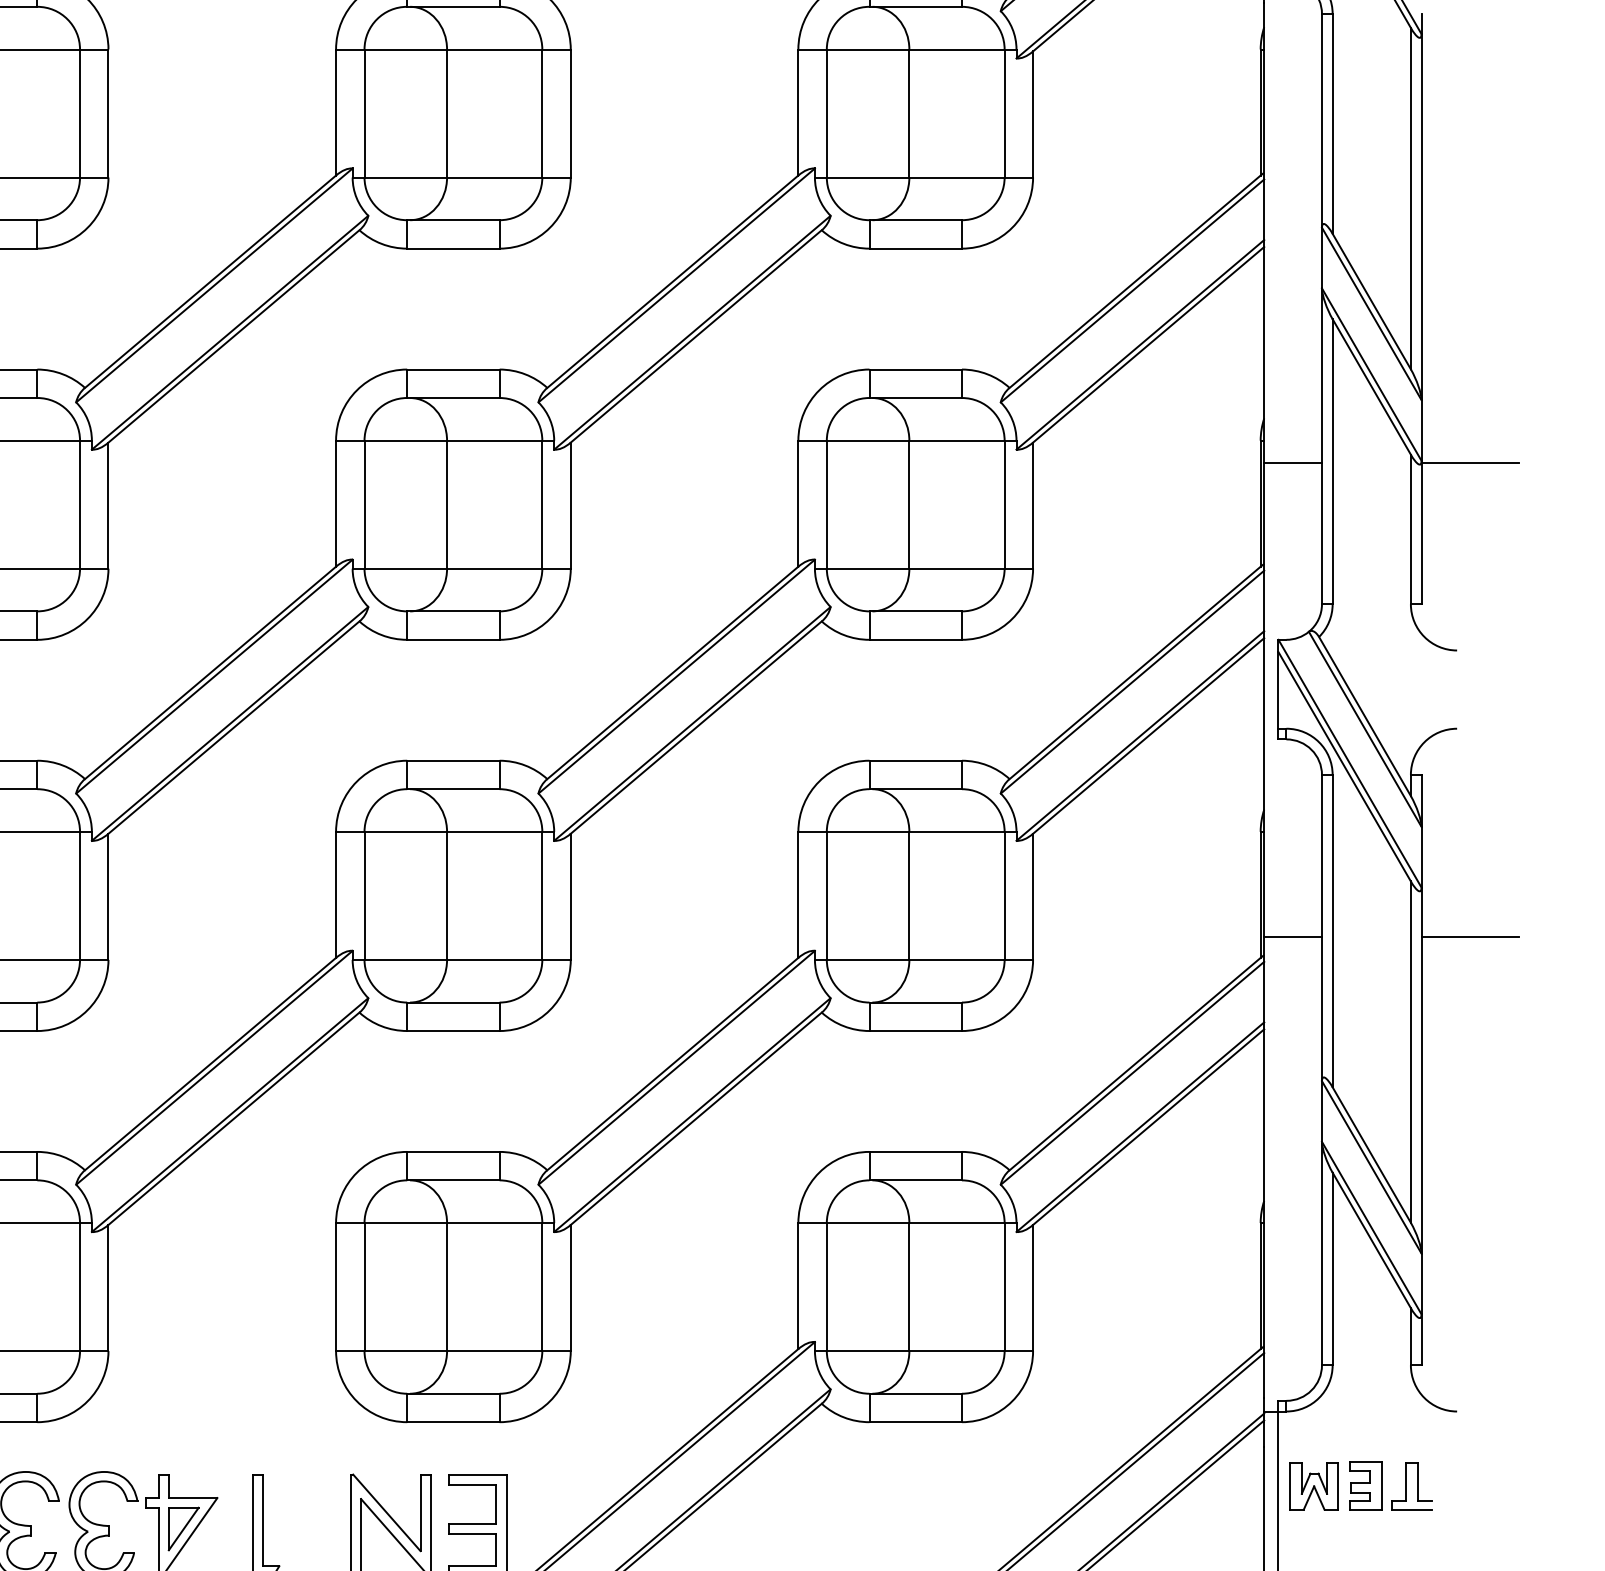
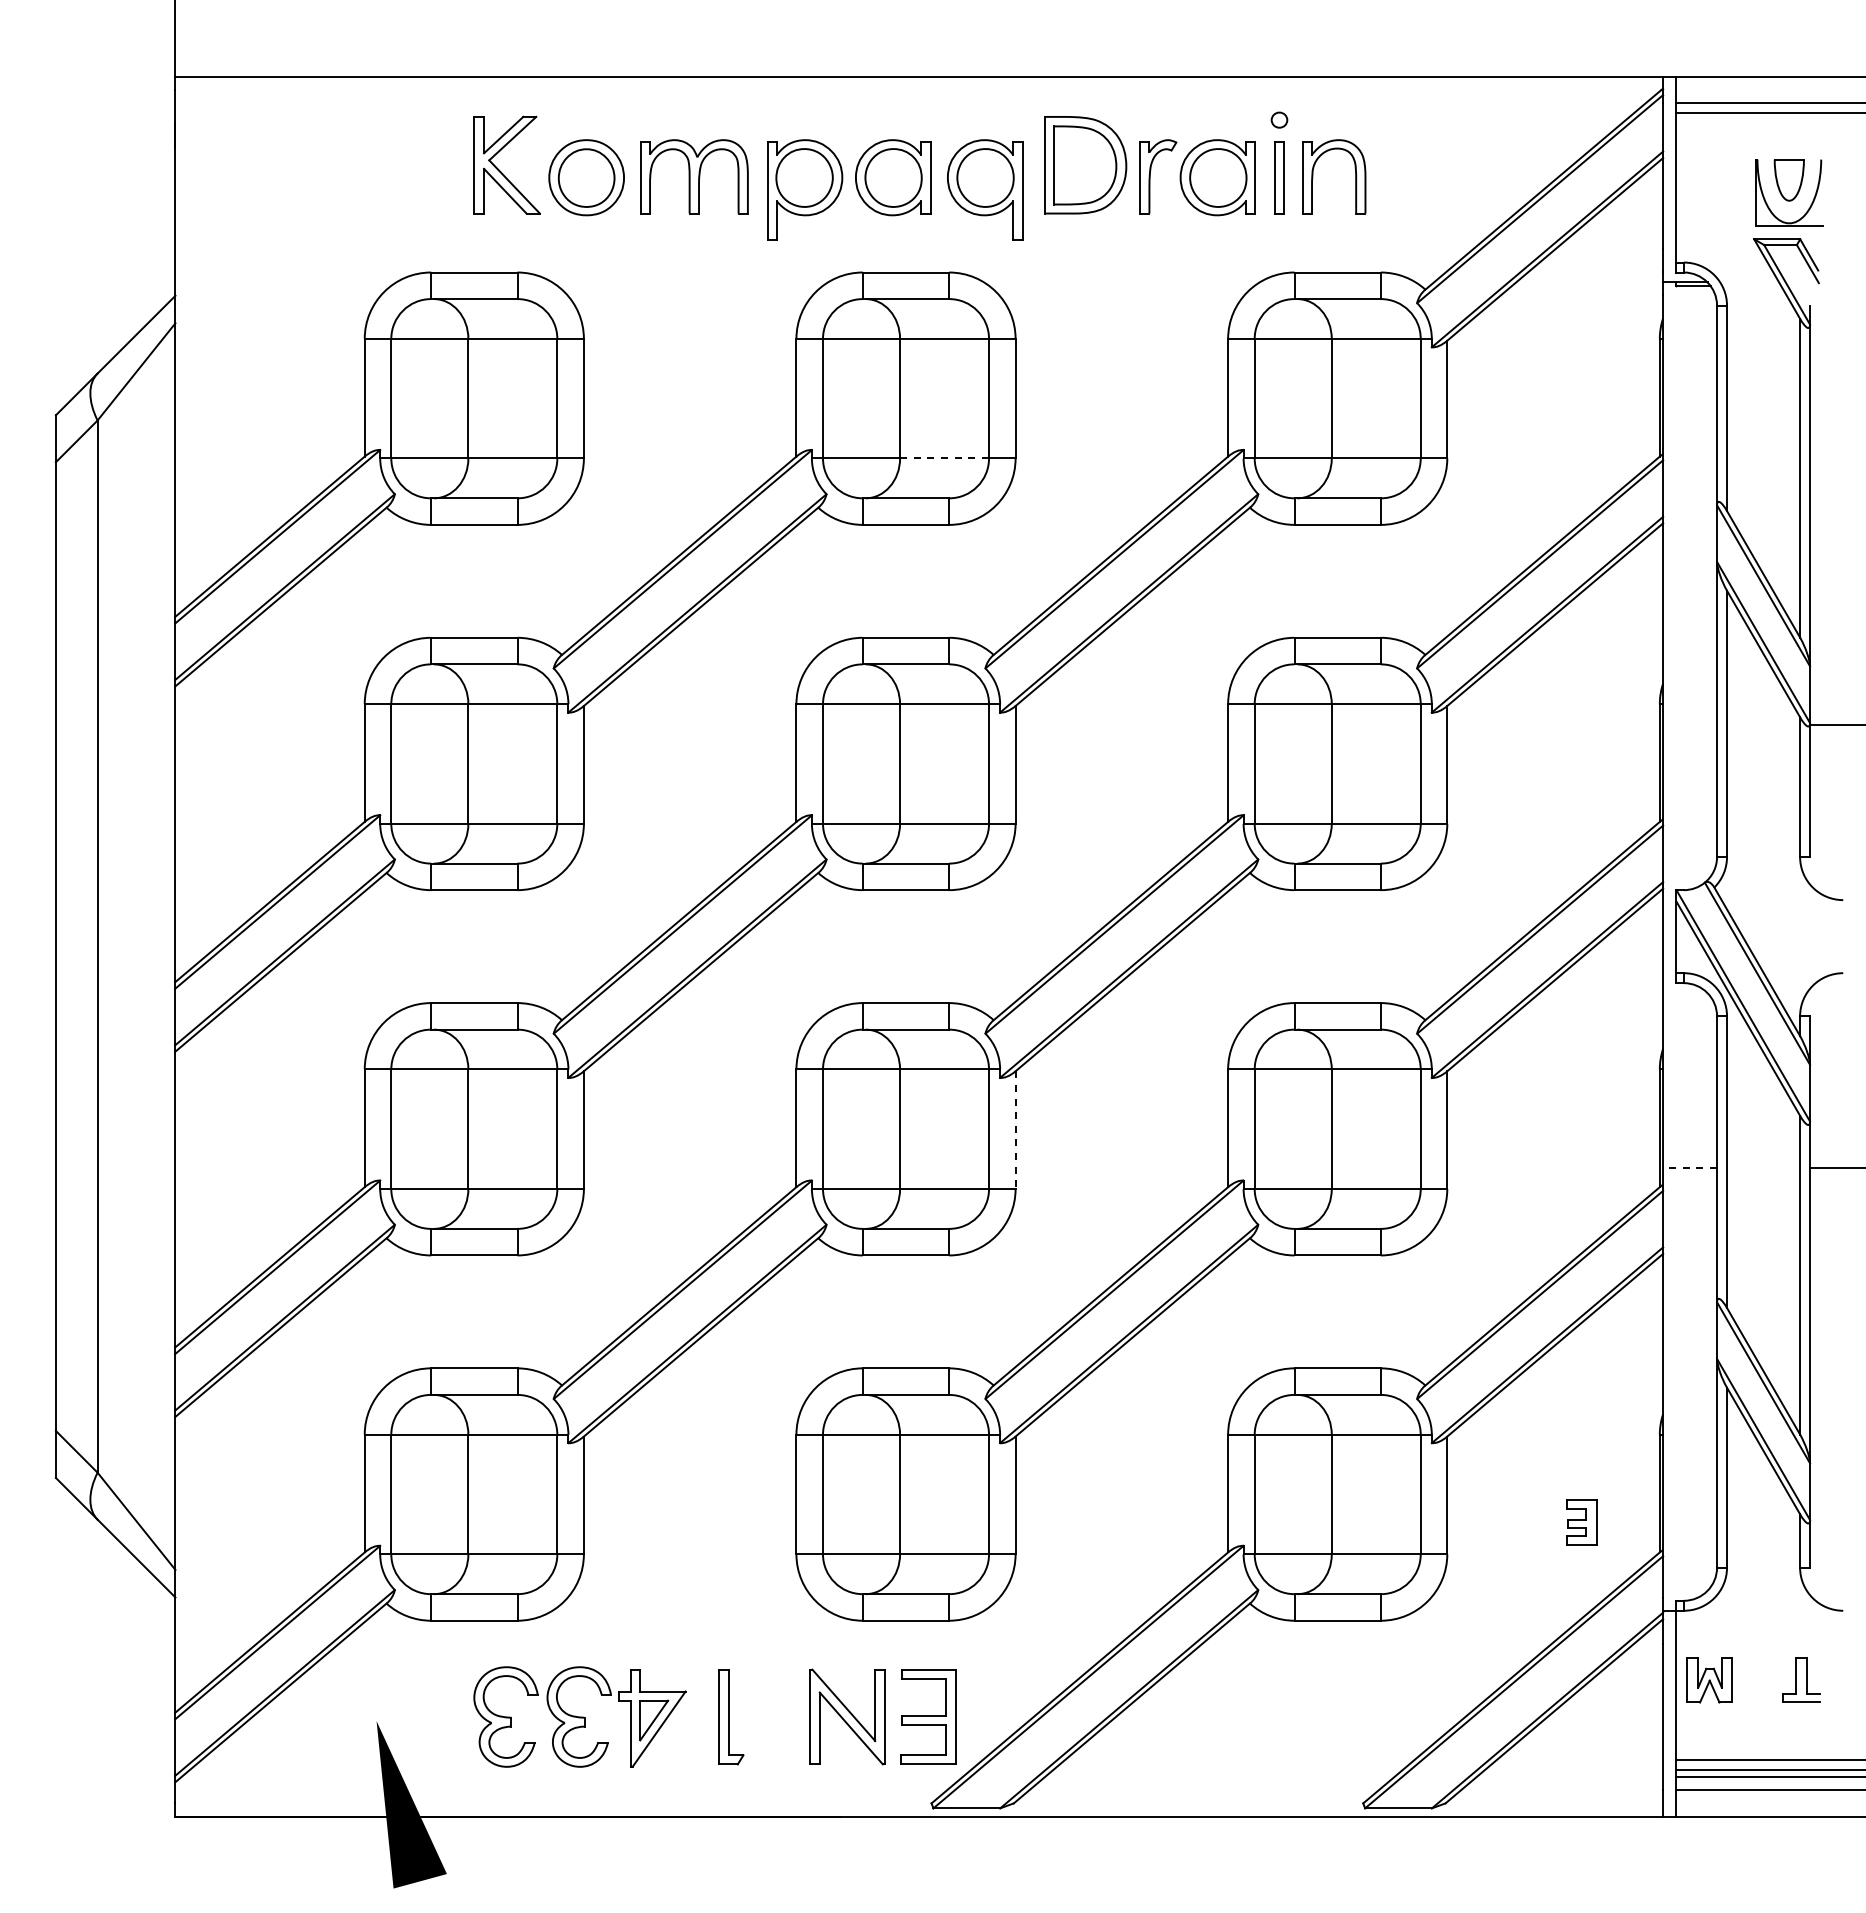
line: (495, 177) -> (945, 458), solid -> dashed
line: (1293, 463) -> (1690, 725), removed
line: (570, 897) -> (1015, 1130), solid -> dashed
line: (1293, 936) -> (1690, 1167), solid -> dashed
part: (1365, 1486) -> (1581, 1522), moved

